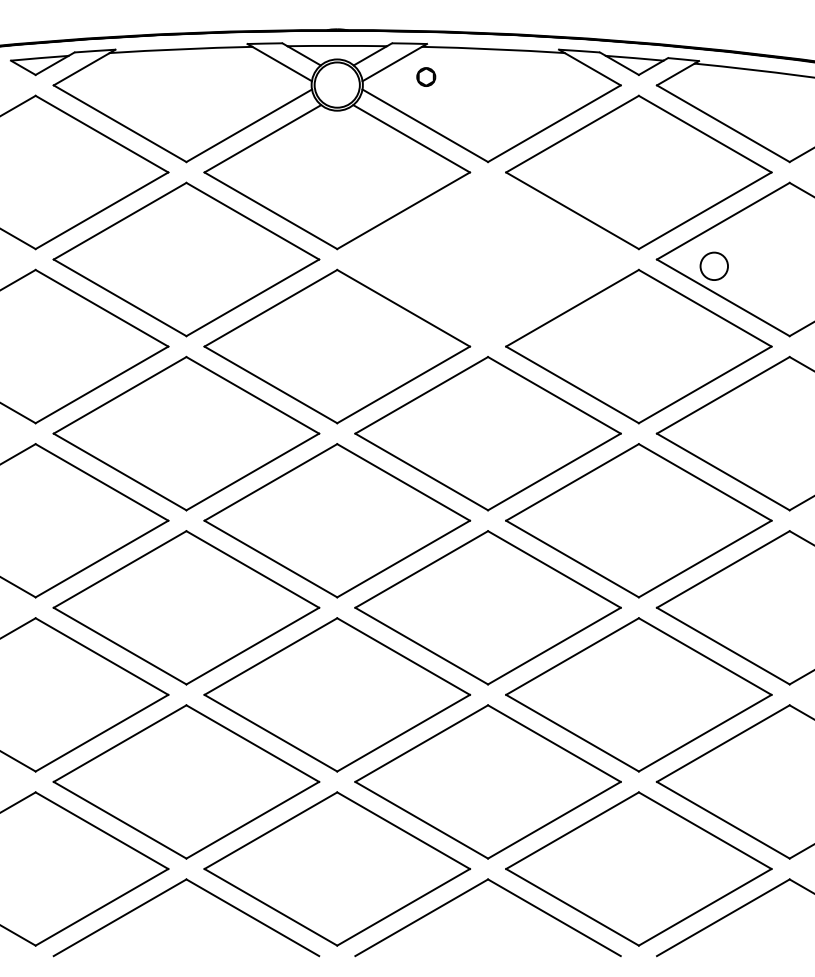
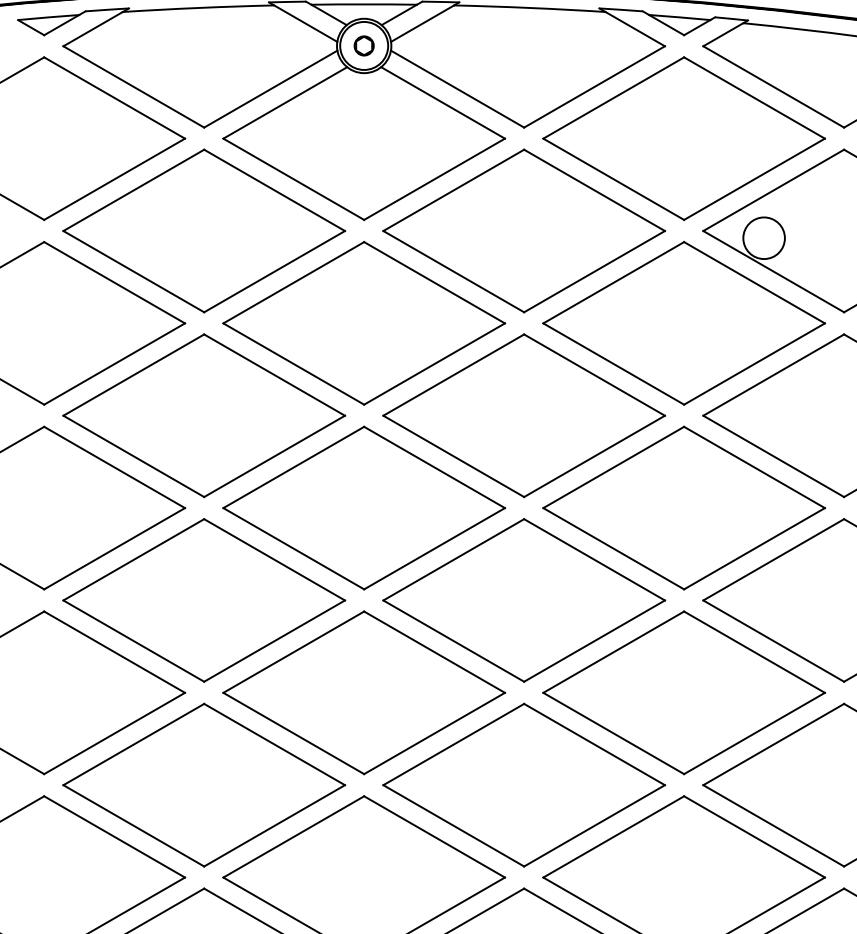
part: (426, 76) -> (364, 45), moved
part: (487, 259) -> (523, 230), added
circle: (713, 265) -> (763, 237), size x1.43

